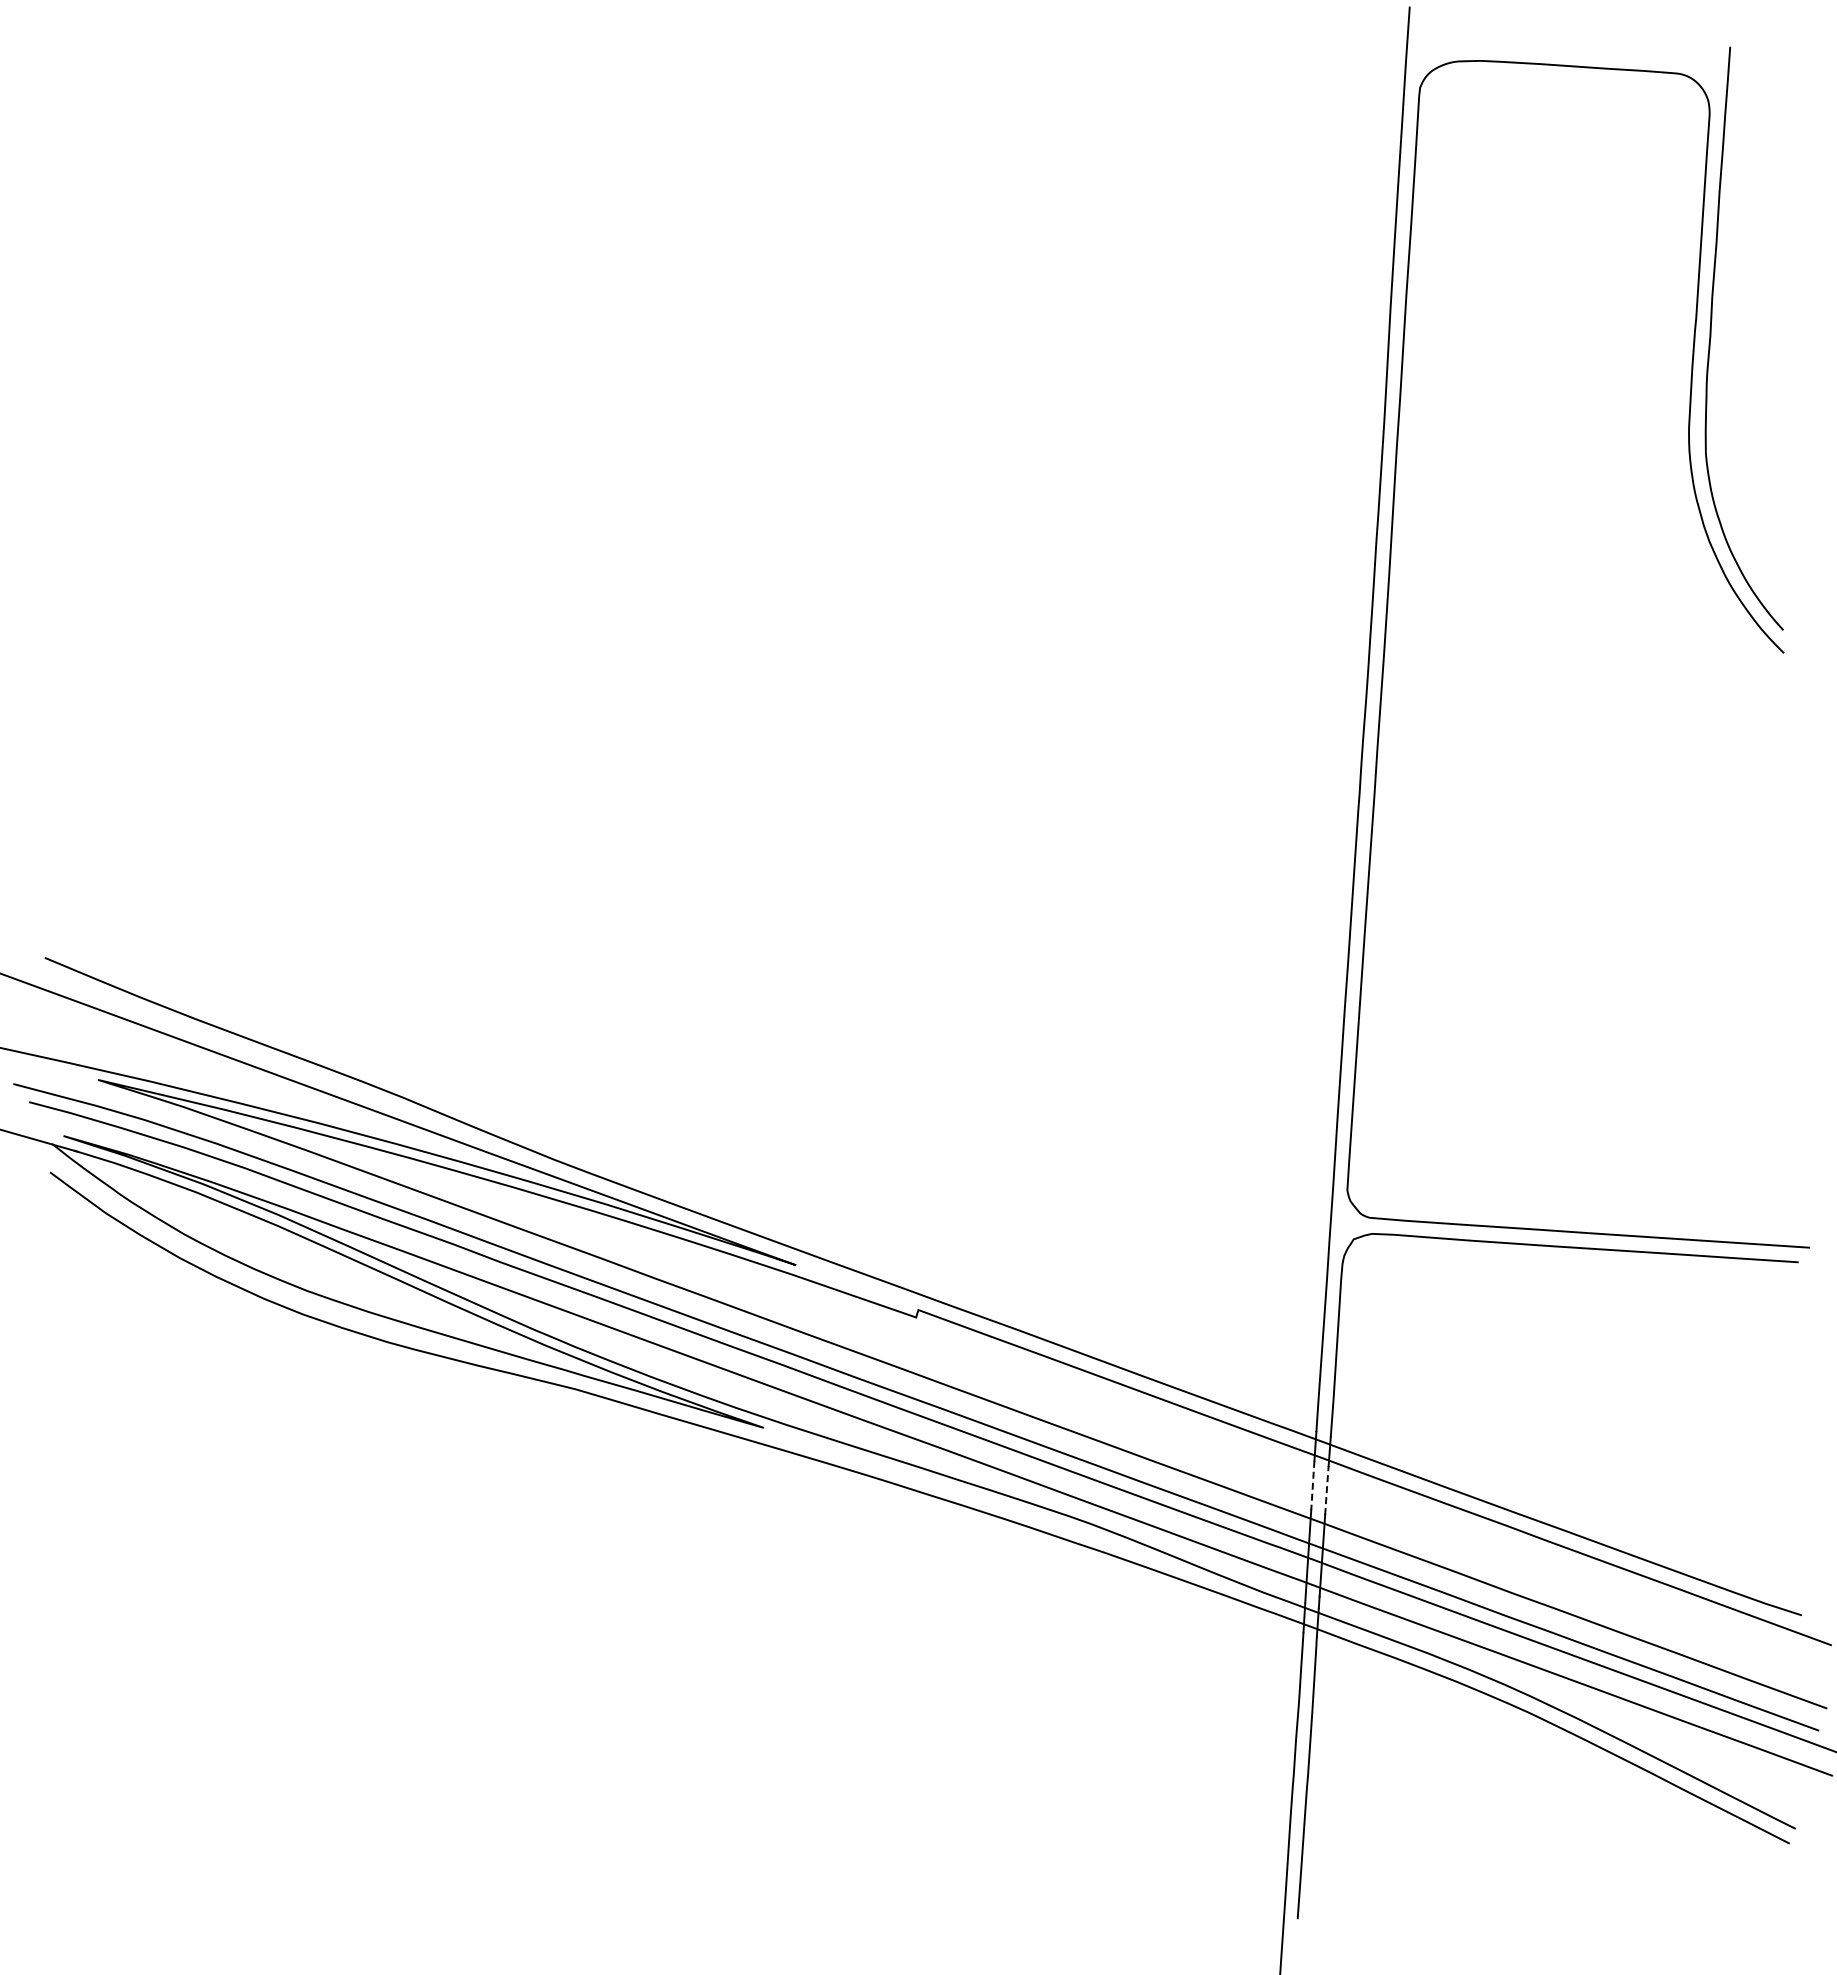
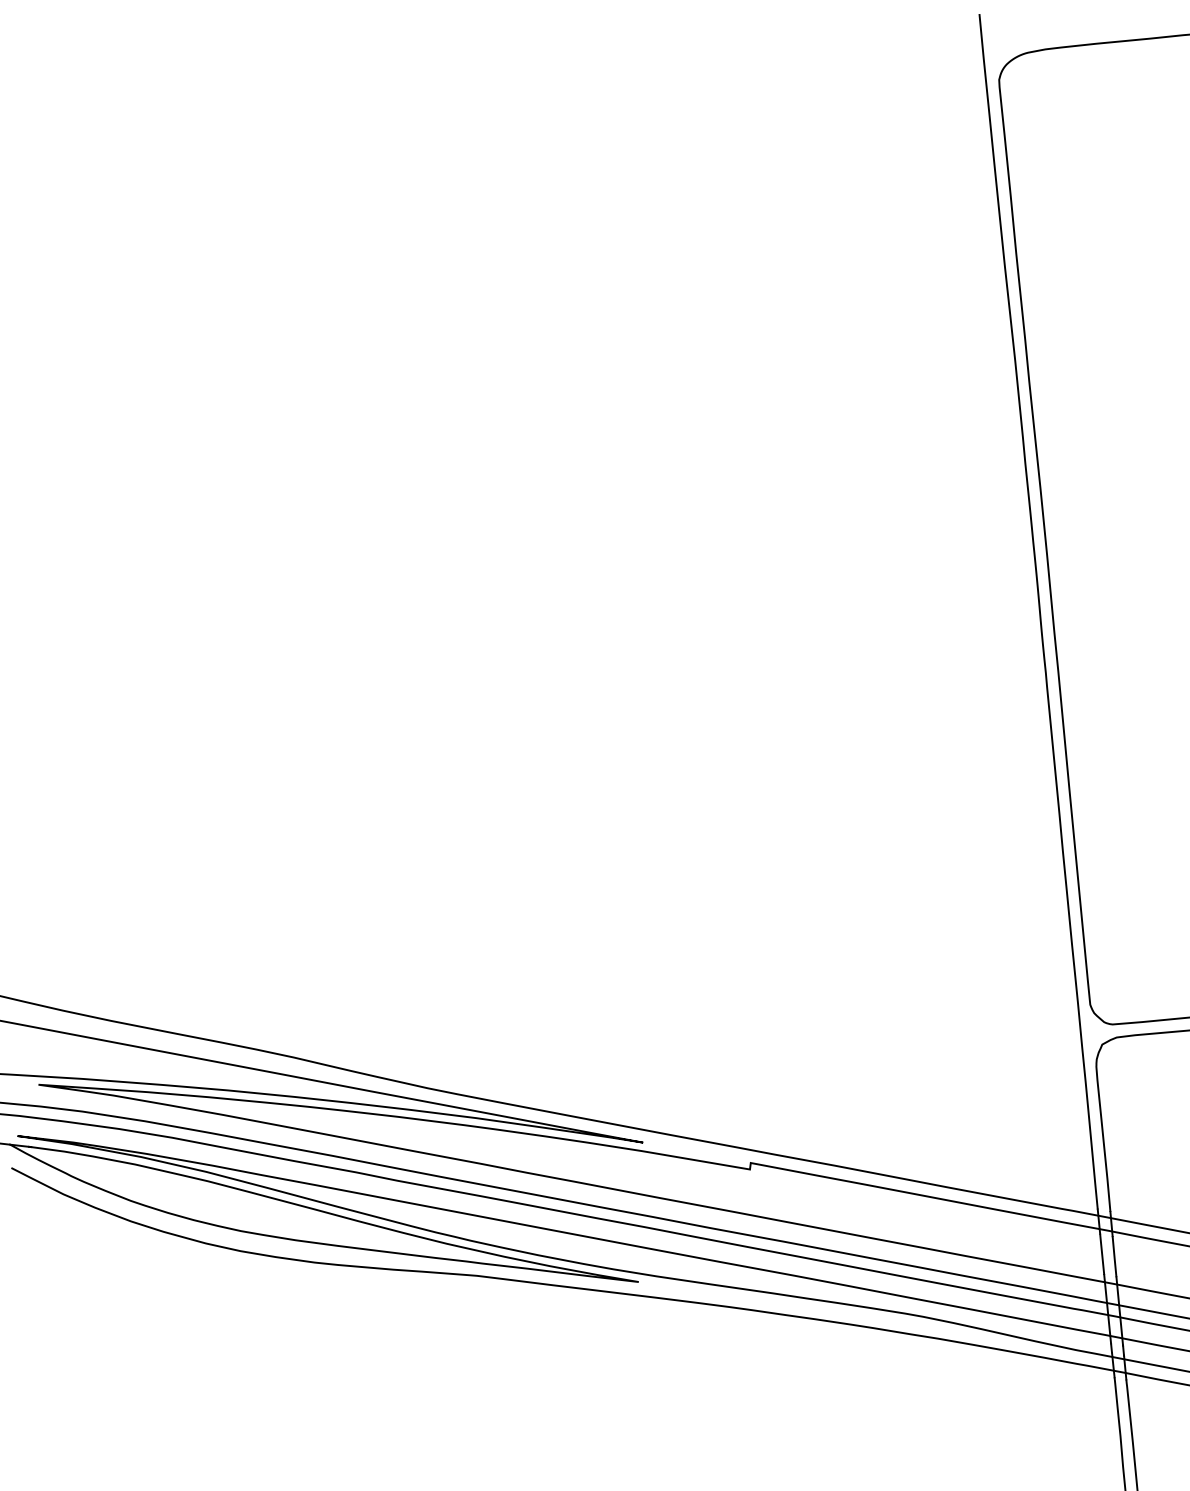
line: (1312, 1485) -> (1101, 1254), dashed -> solid
line: (1326, 1490) -> (1114, 1256), dashed -> solid

